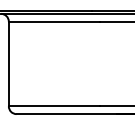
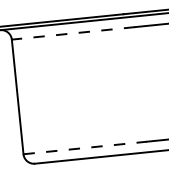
line: (54, 21) -> (73, 33), solid -> dashed
line: (54, 106) -> (85, 148), solid -> dashed

